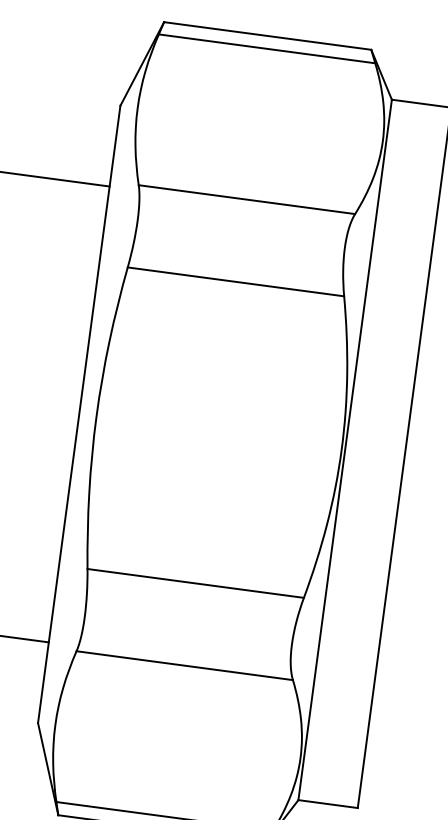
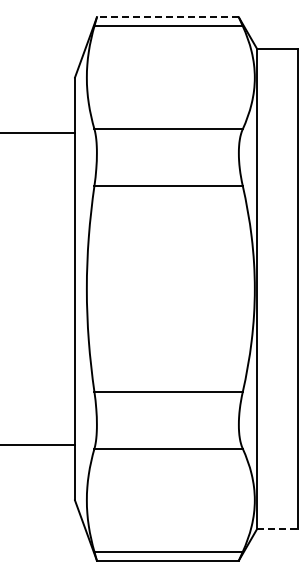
line: (267, 36) -> (167, 17), solid -> dashed
line: (329, 803) -> (278, 528), solid -> dashed

